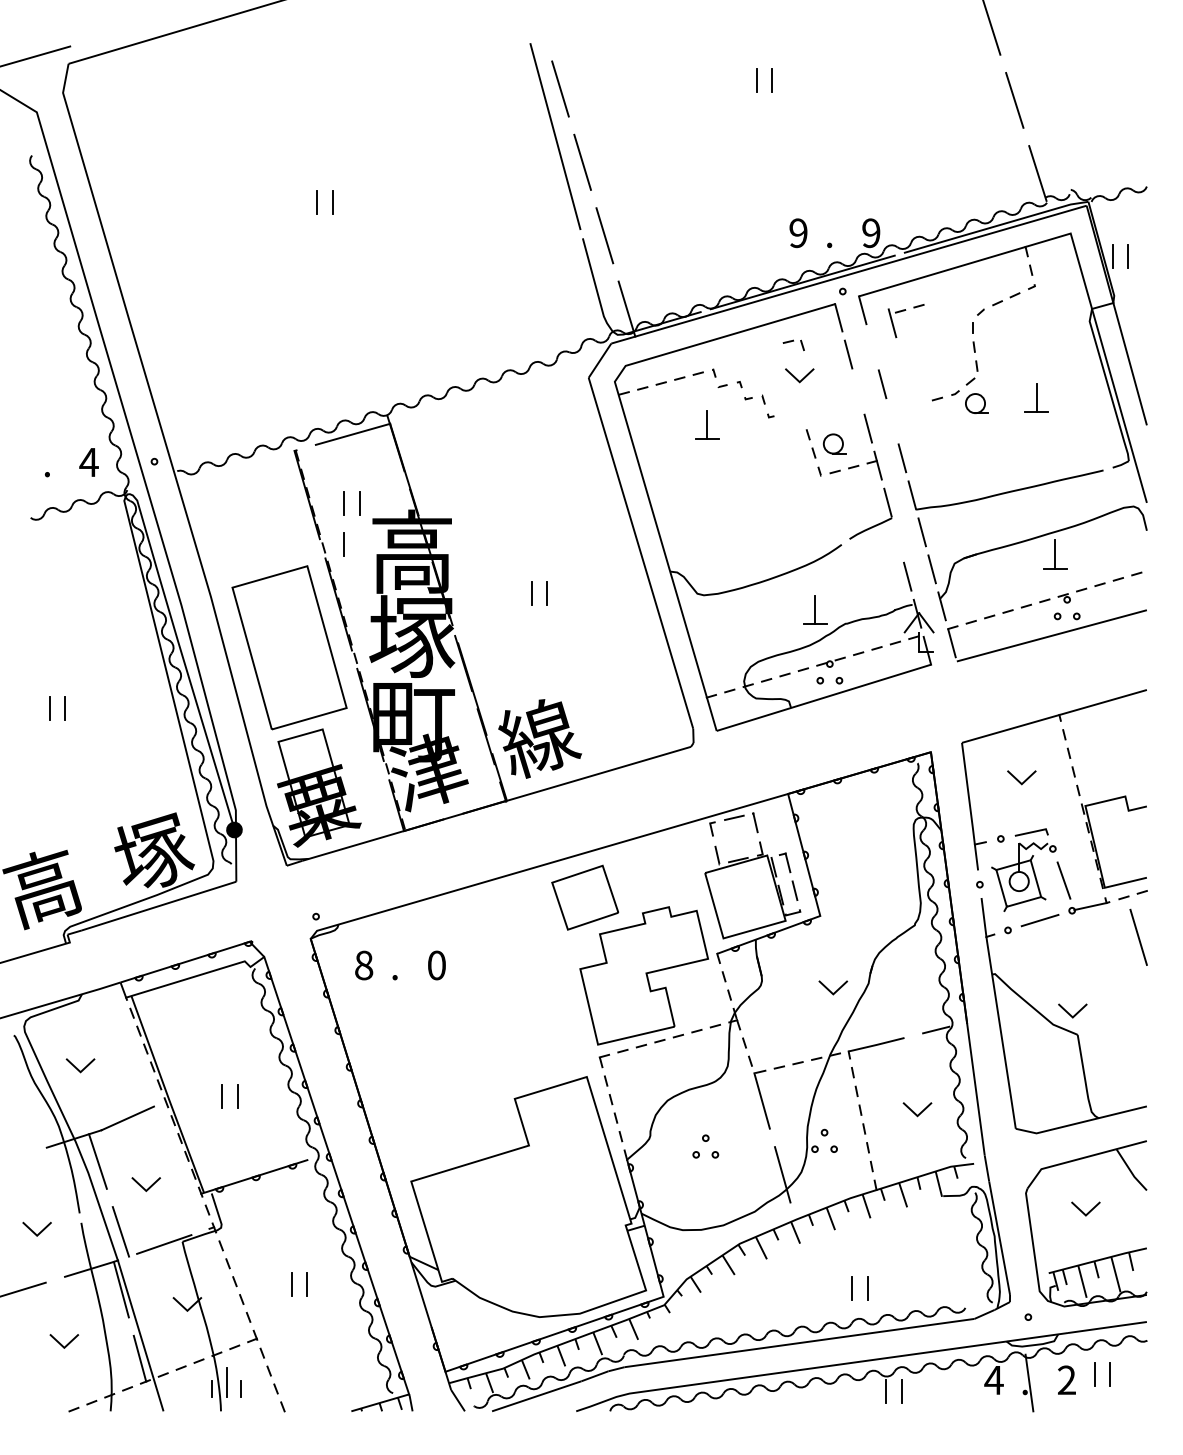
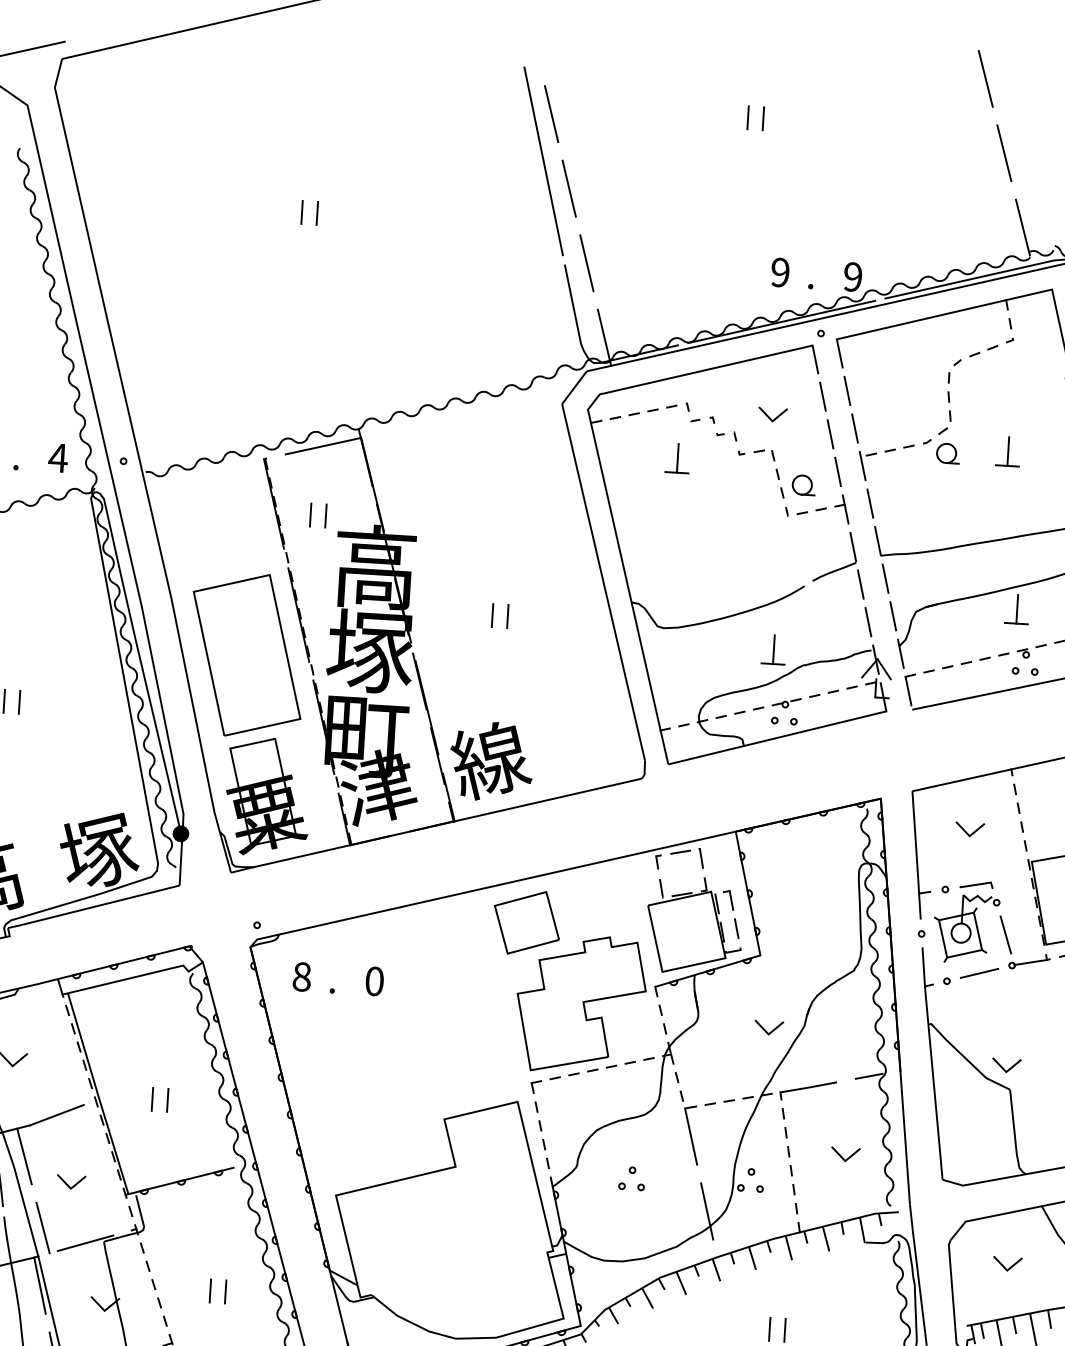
part: (904, 311) -> (875, 455), moved
part: (793, 344) -> (764, 454), moved
line: (872, 347) -> (847, 391), added
line: (858, 391) -> (830, 434), added
line: (897, 539) -> (860, 584), added
line: (343, 544) -> (307, 555), removed

